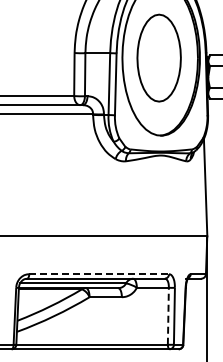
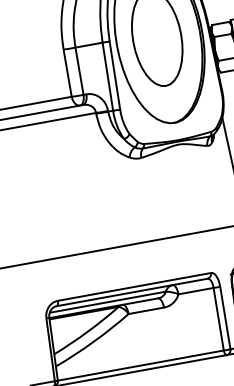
line: (99, 274) -> (134, 287), dashed -> solid
line: (168, 315) -> (218, 318), dashed -> solid

